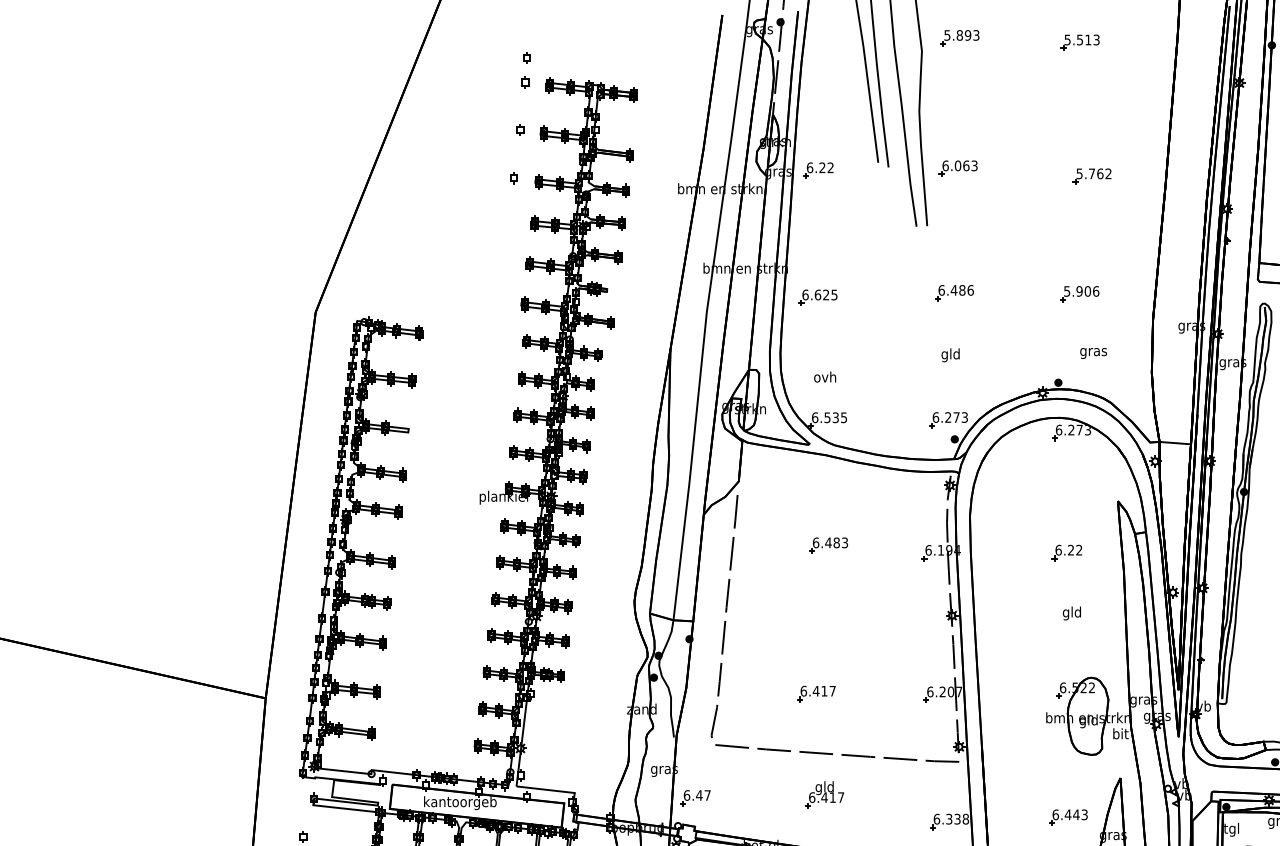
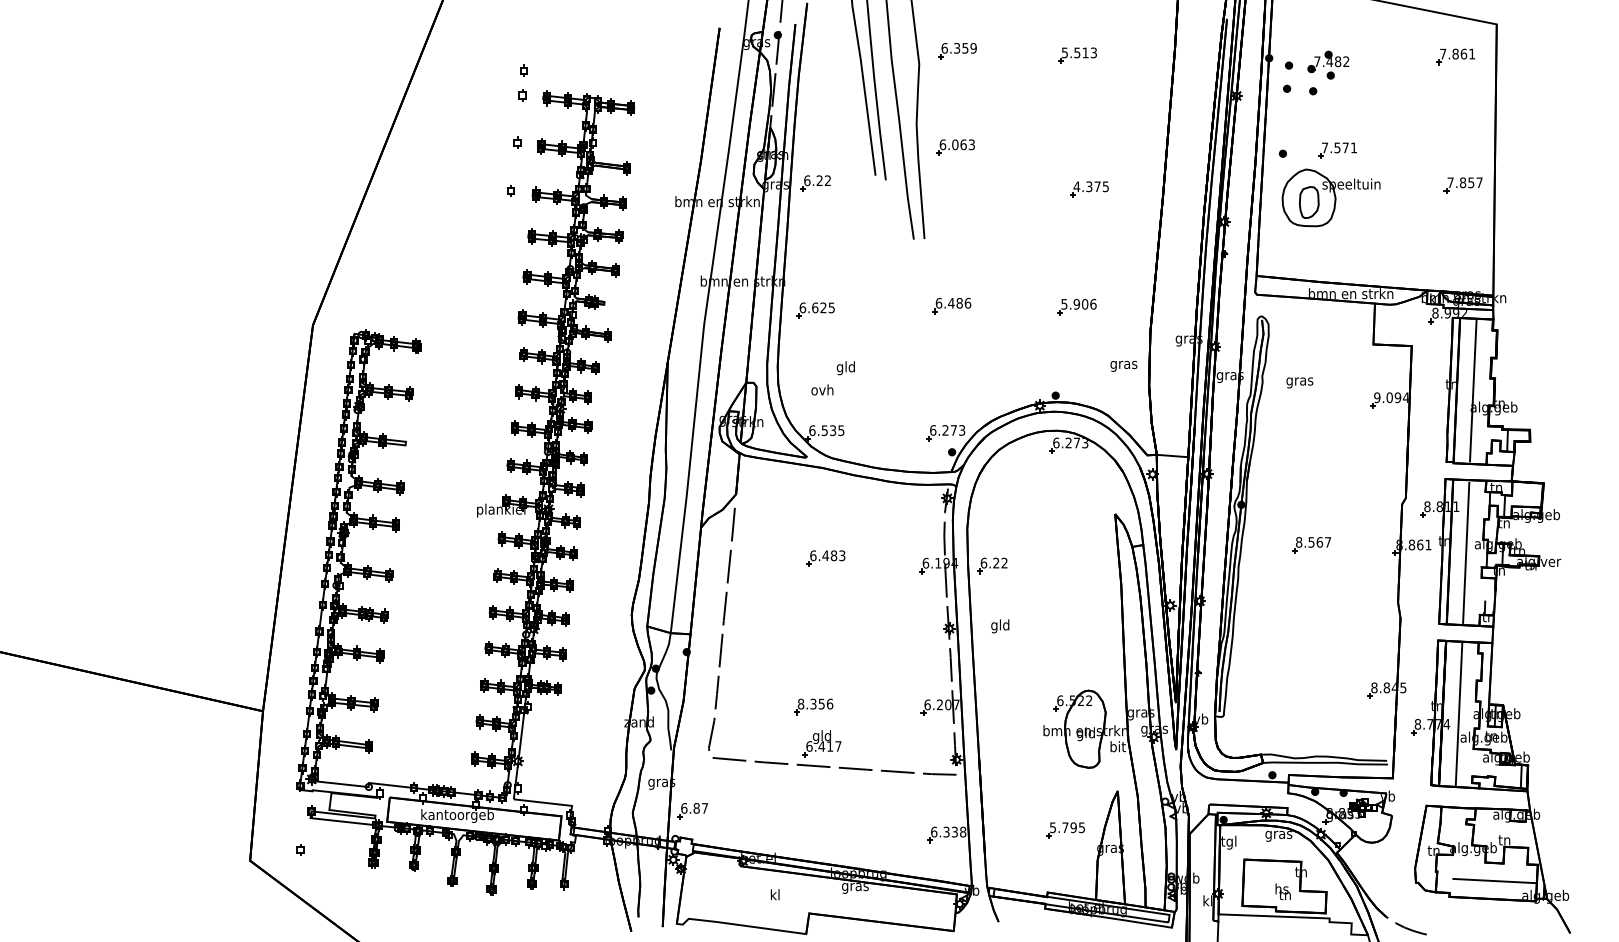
text: (961, 35) -> (958, 48), 5.893 -> 6.359
part: (958, 168) -> (955, 147), moved
text: (1093, 173) -> (1090, 186), 5.762 -> 4.375
text: (1093, 353) -> (1123, 366), moved
text: (950, 355) -> (845, 368), moved
part: (1067, 552) -> (992, 565), moved
text: (1072, 613) -> (1000, 626), moved
text: (818, 690) -> (815, 703), 6.417 -> 8.356
part: (824, 794) -> (821, 743), moved
text: (699, 795) -> (696, 808), 6.47 -> 6.87
text: (1069, 814) -> (1066, 827), 6.443 -> 5.795

